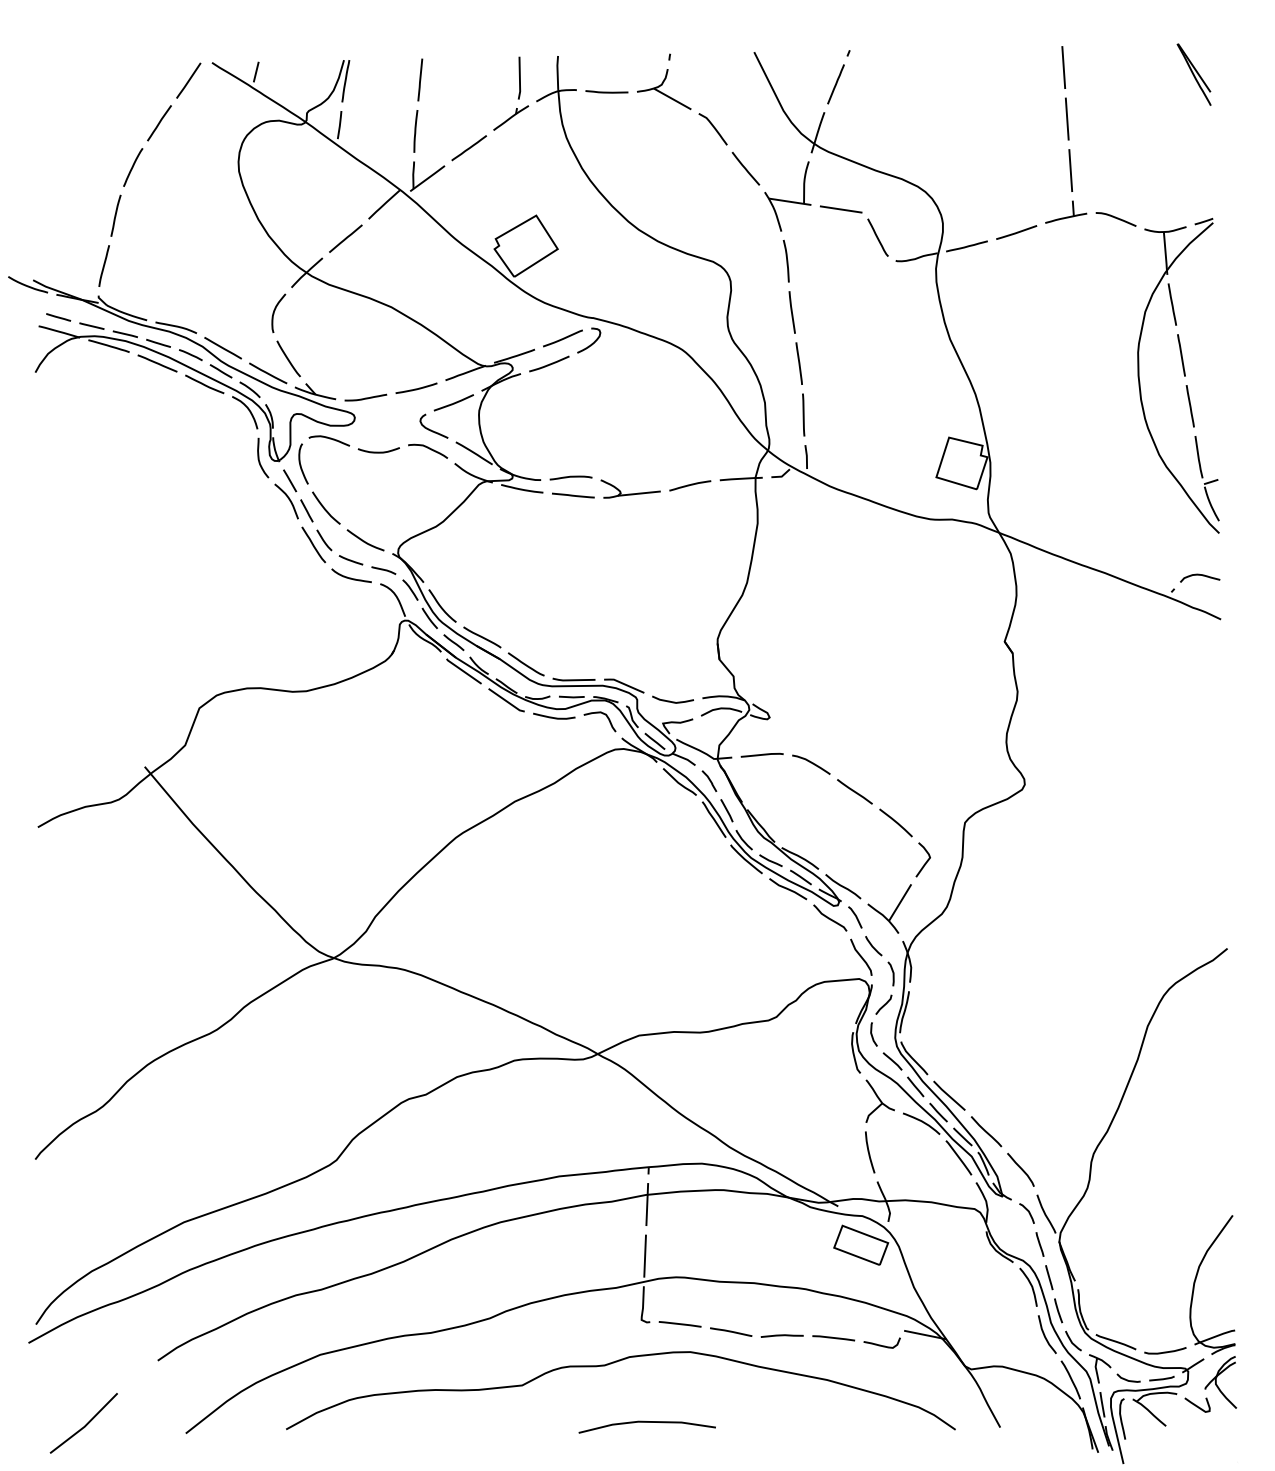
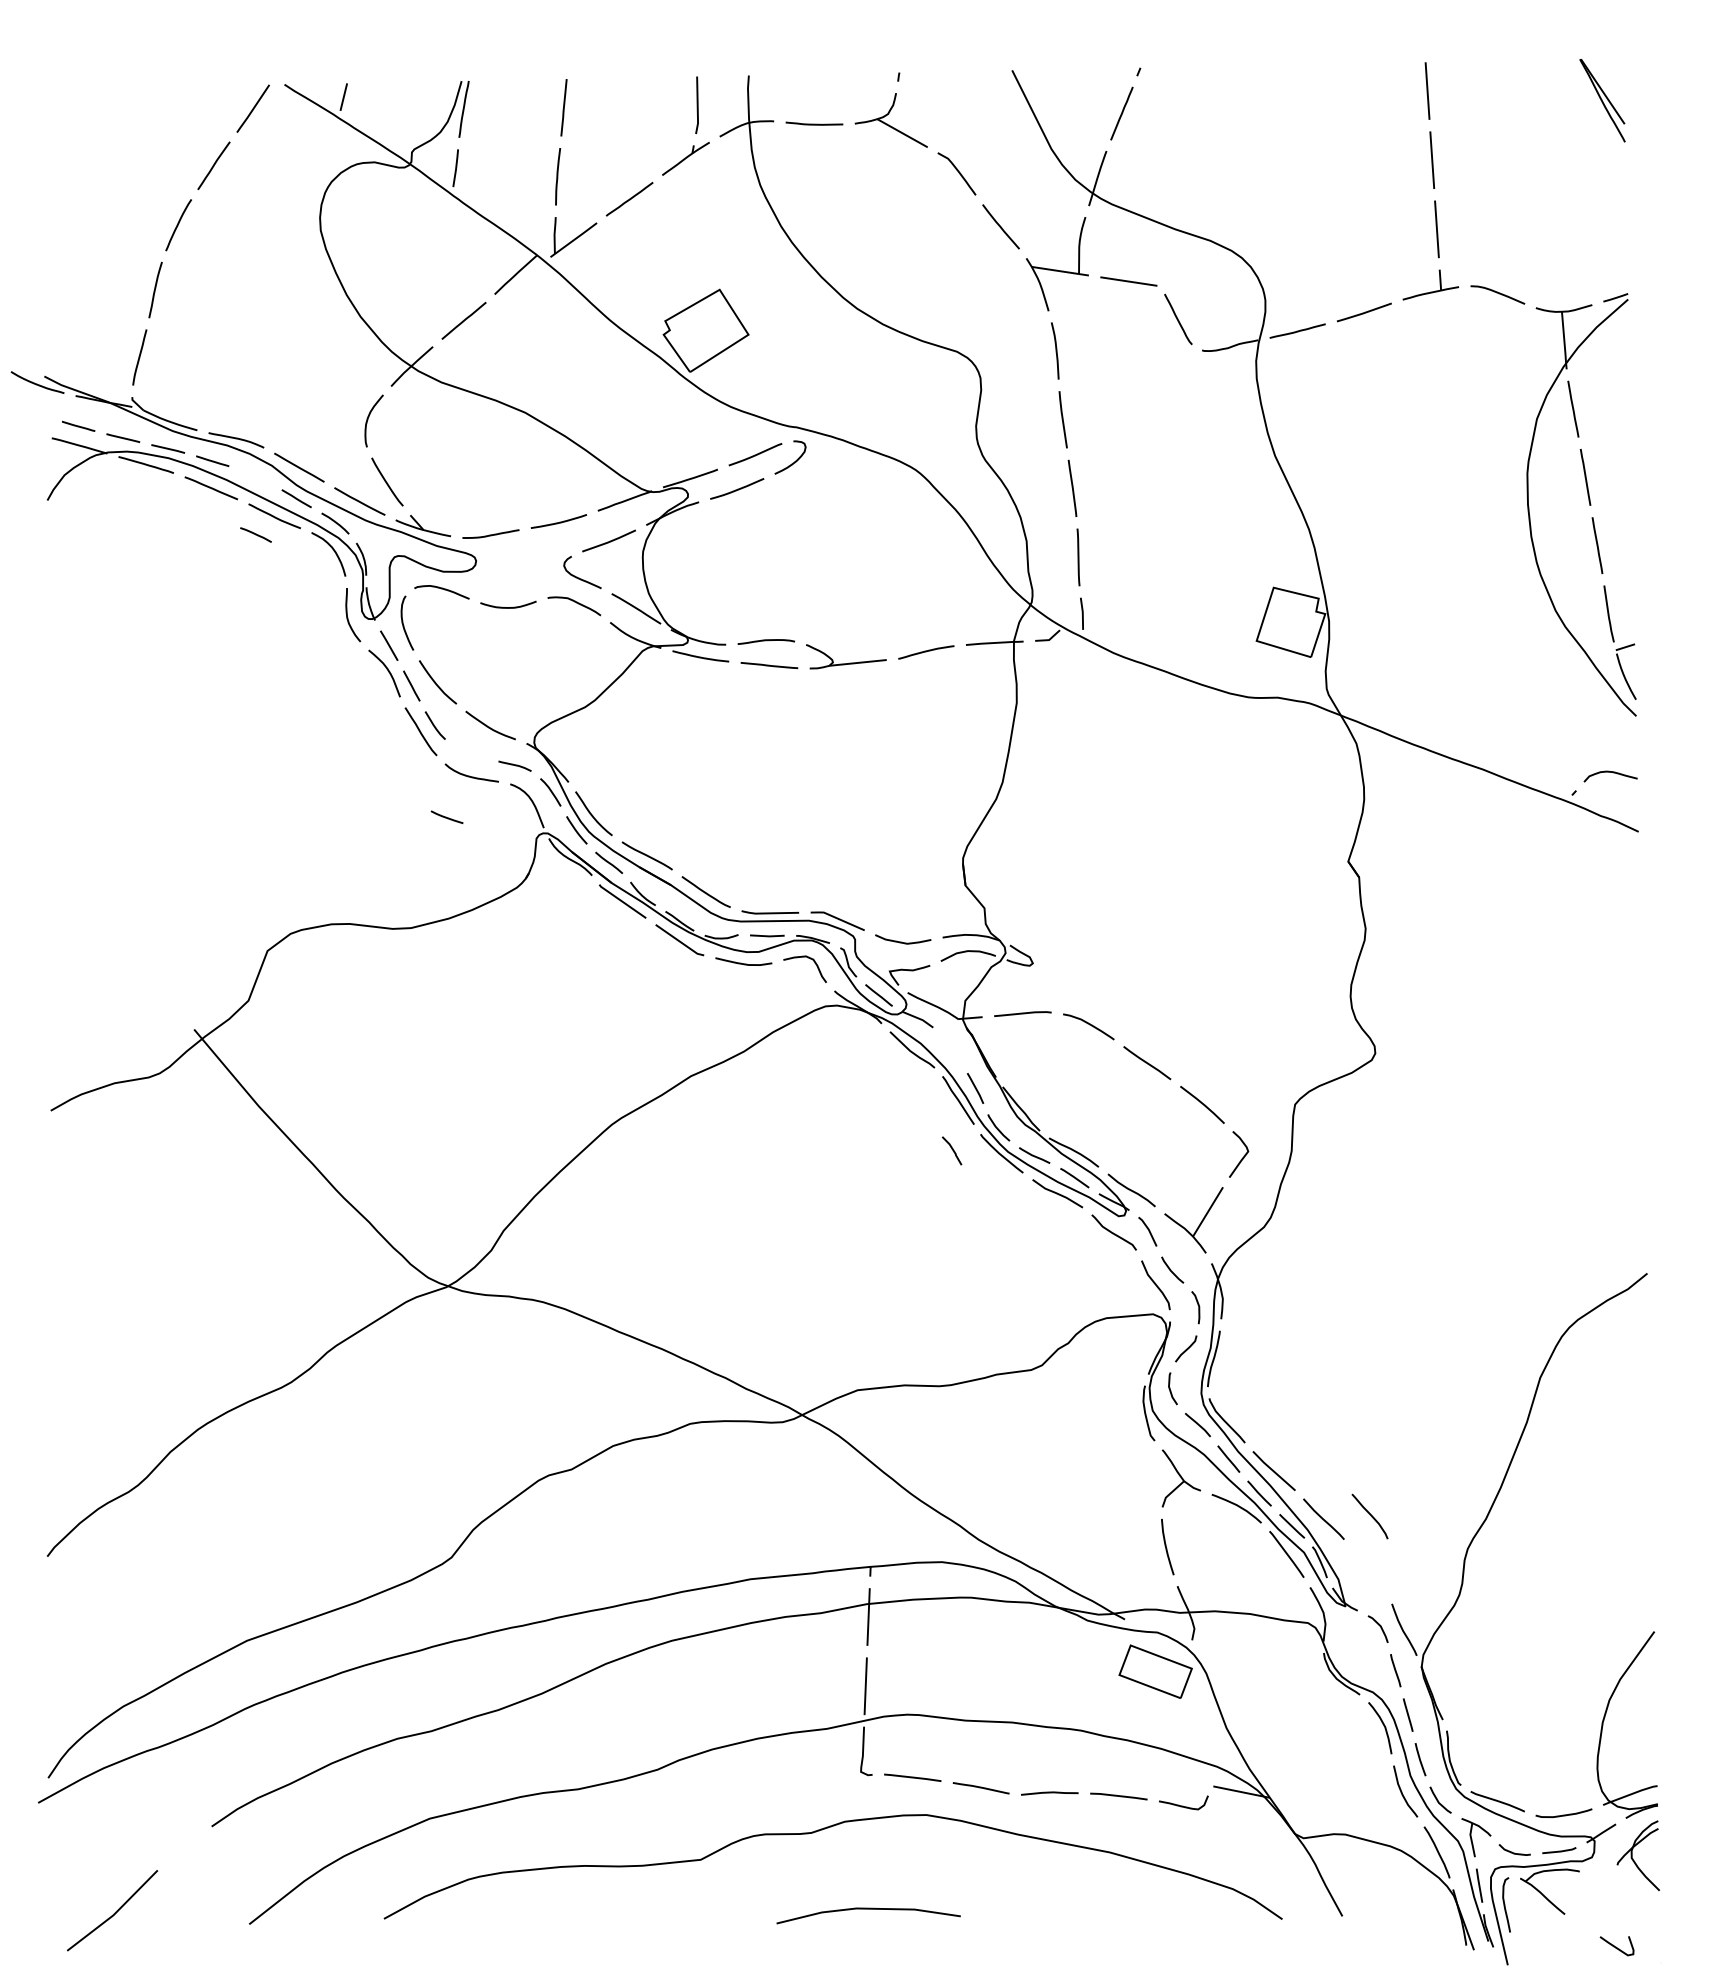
line: (190, 354) -> (255, 534), moved
line: (350, 560) -> (446, 817), moved
line: (709, 780) -> (951, 1149), moved
curve: (1021, 1169) -> (1370, 1515), moved
curve: (1197, 1405) -> (1616, 1946), moved

